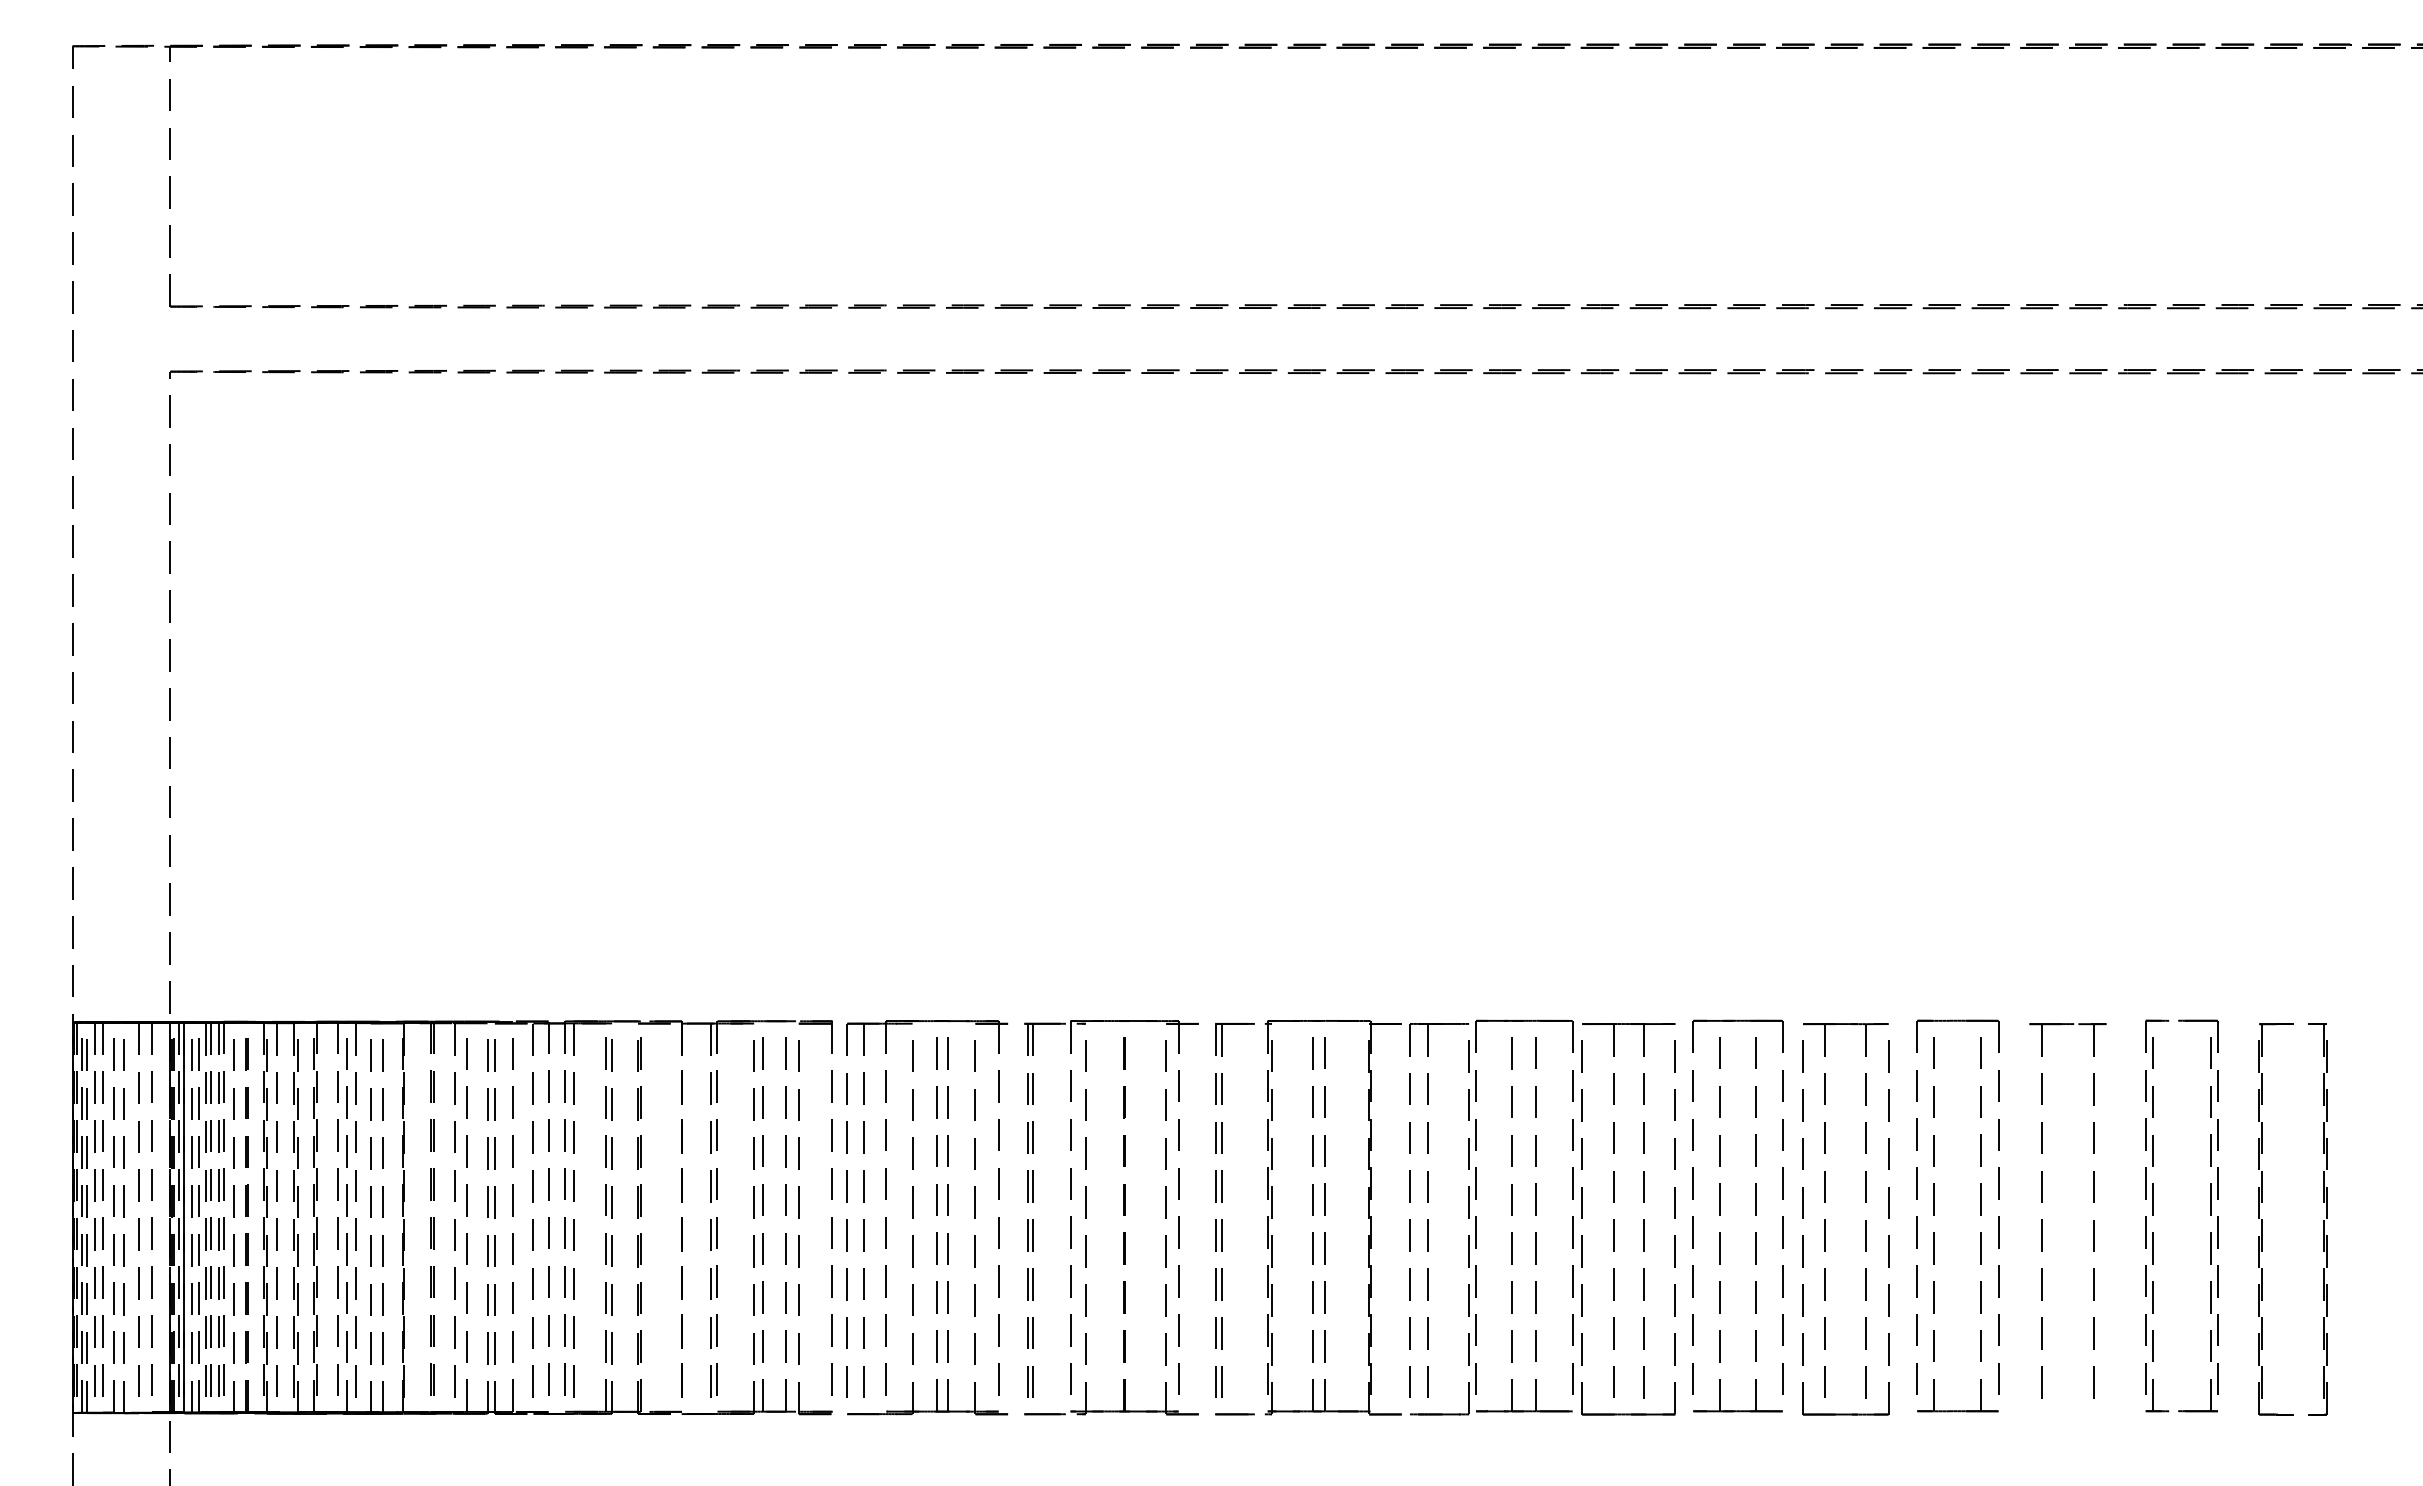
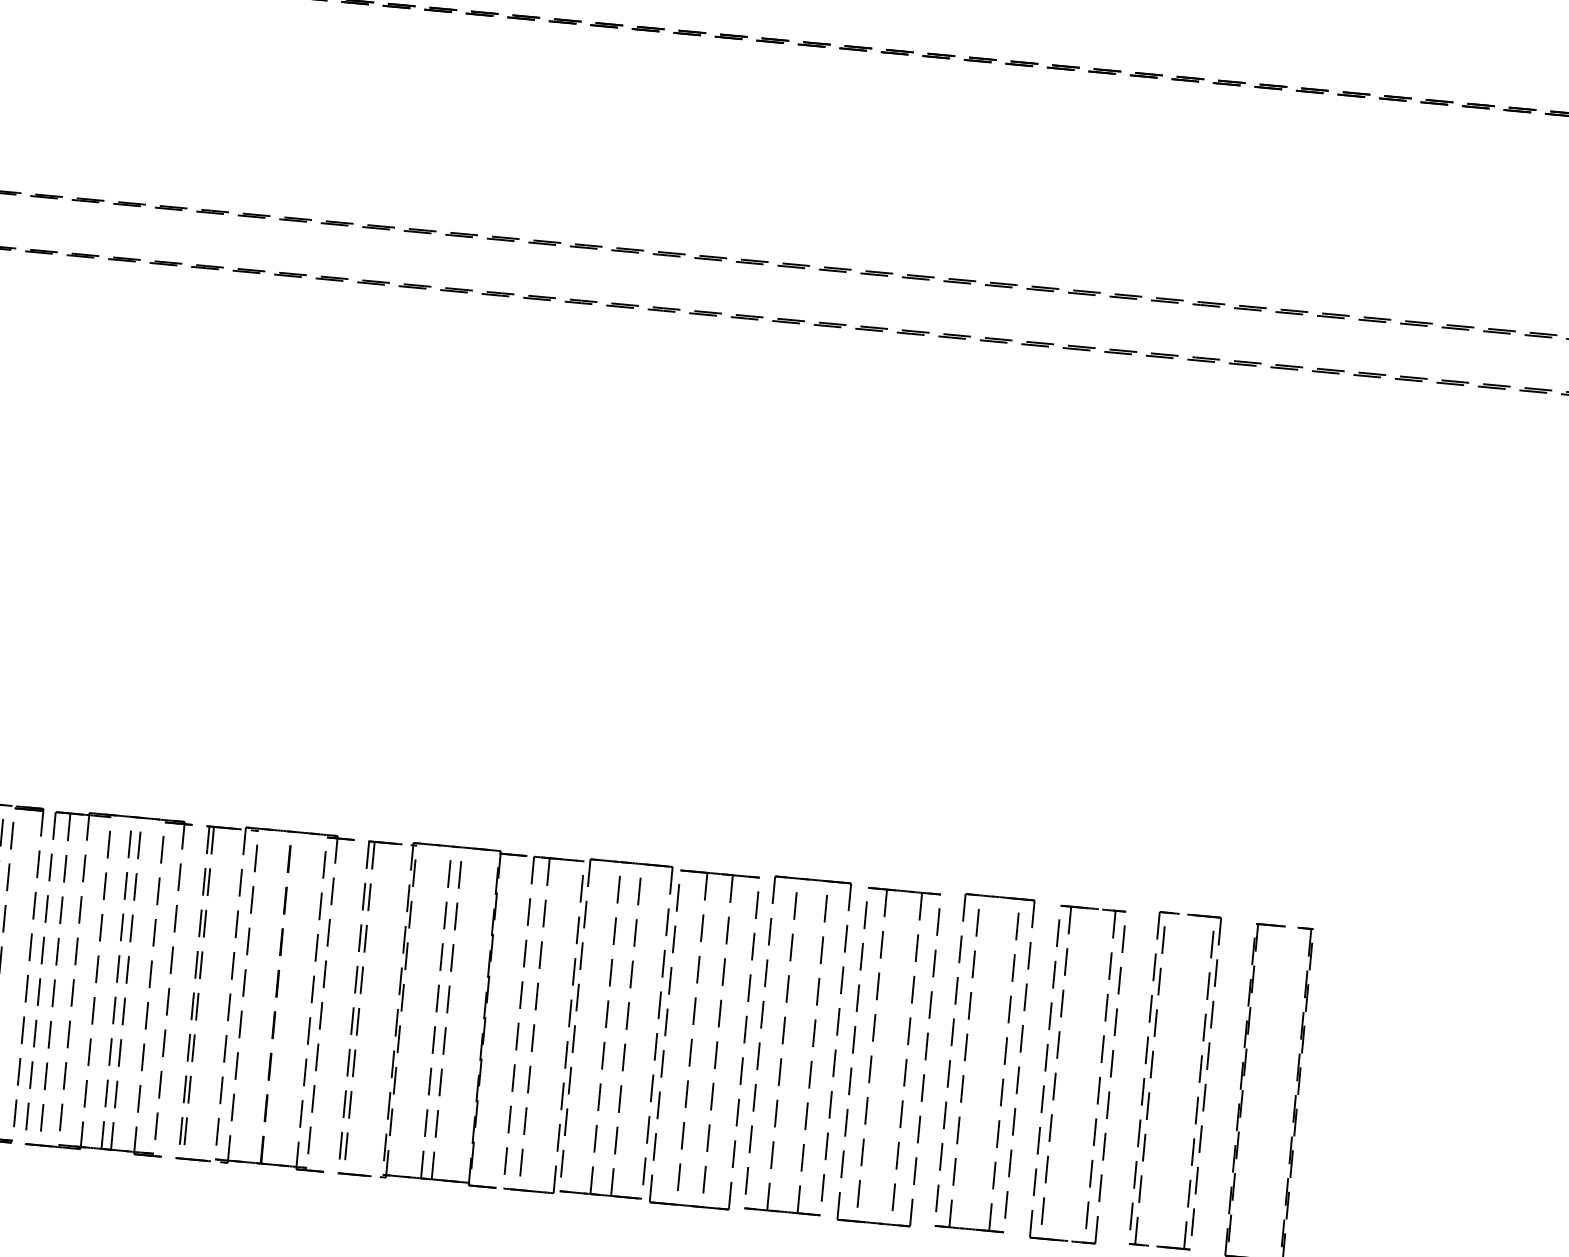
part: (2030, 1218) -> (1046, 1070), added

